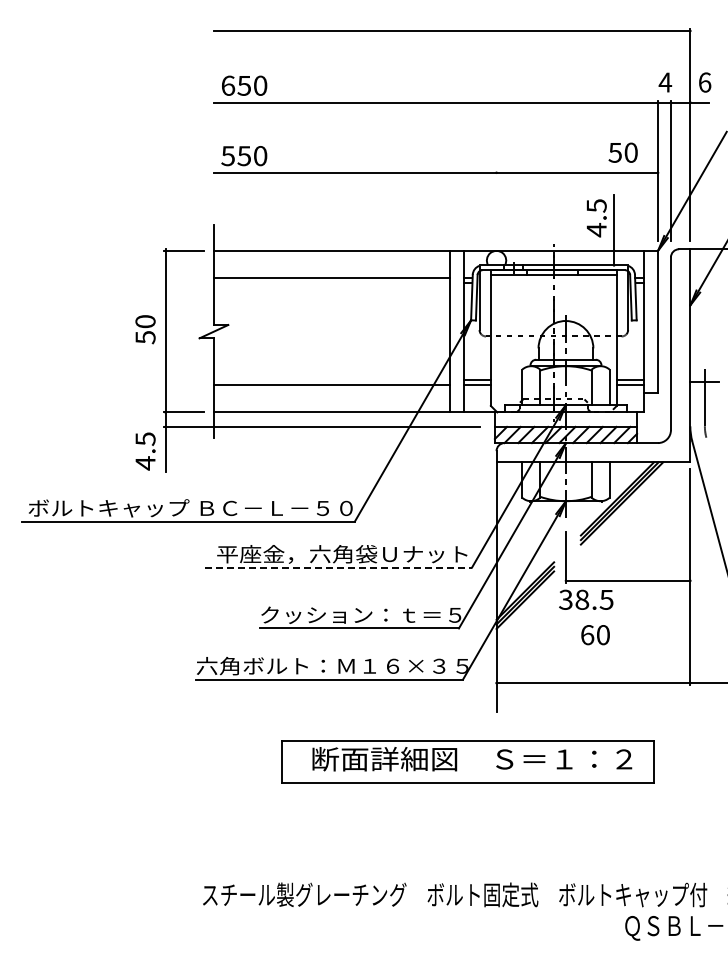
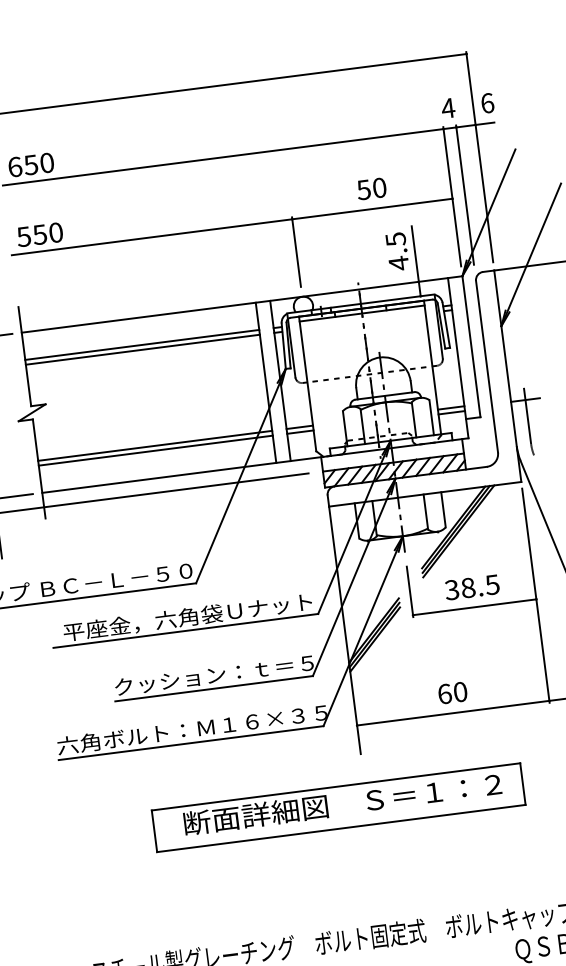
text: (622, 152) -> (371, 188), moved
line: (496, 205) -> (296, 251), added
line: (331, 283) -> (142, 350), added
line: (331, 380) -> (154, 446), added
line: (339, 567) -> (186, 630), dashed -> solid
text: (586, 599) -> (472, 587), moved
text: (595, 635) -> (452, 693), moved

